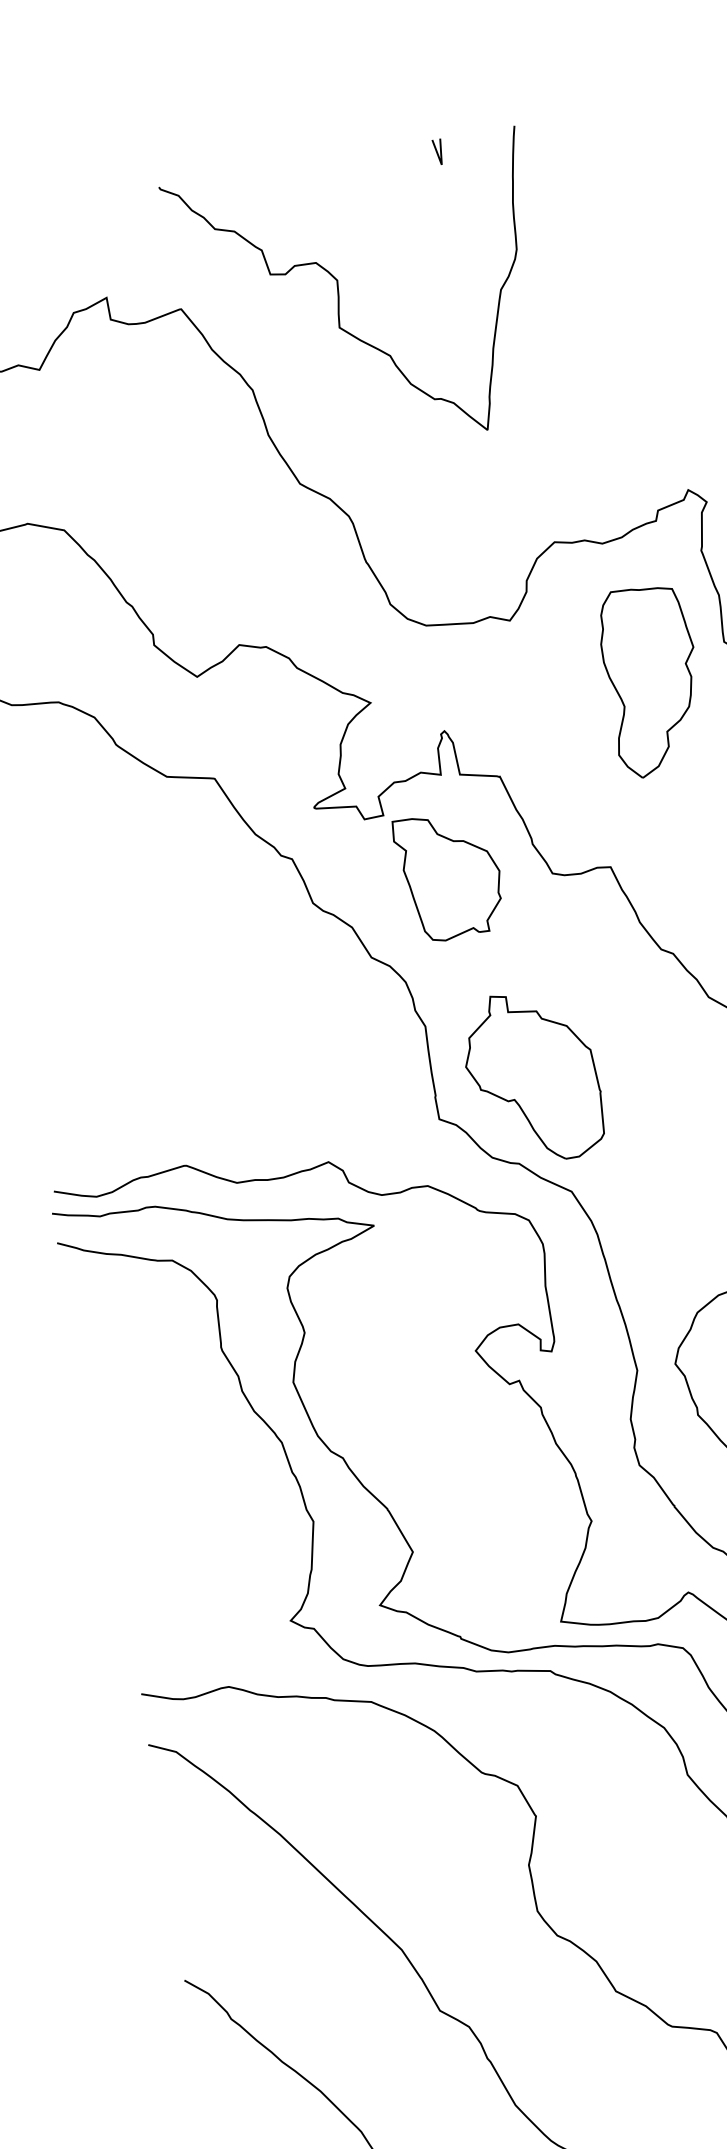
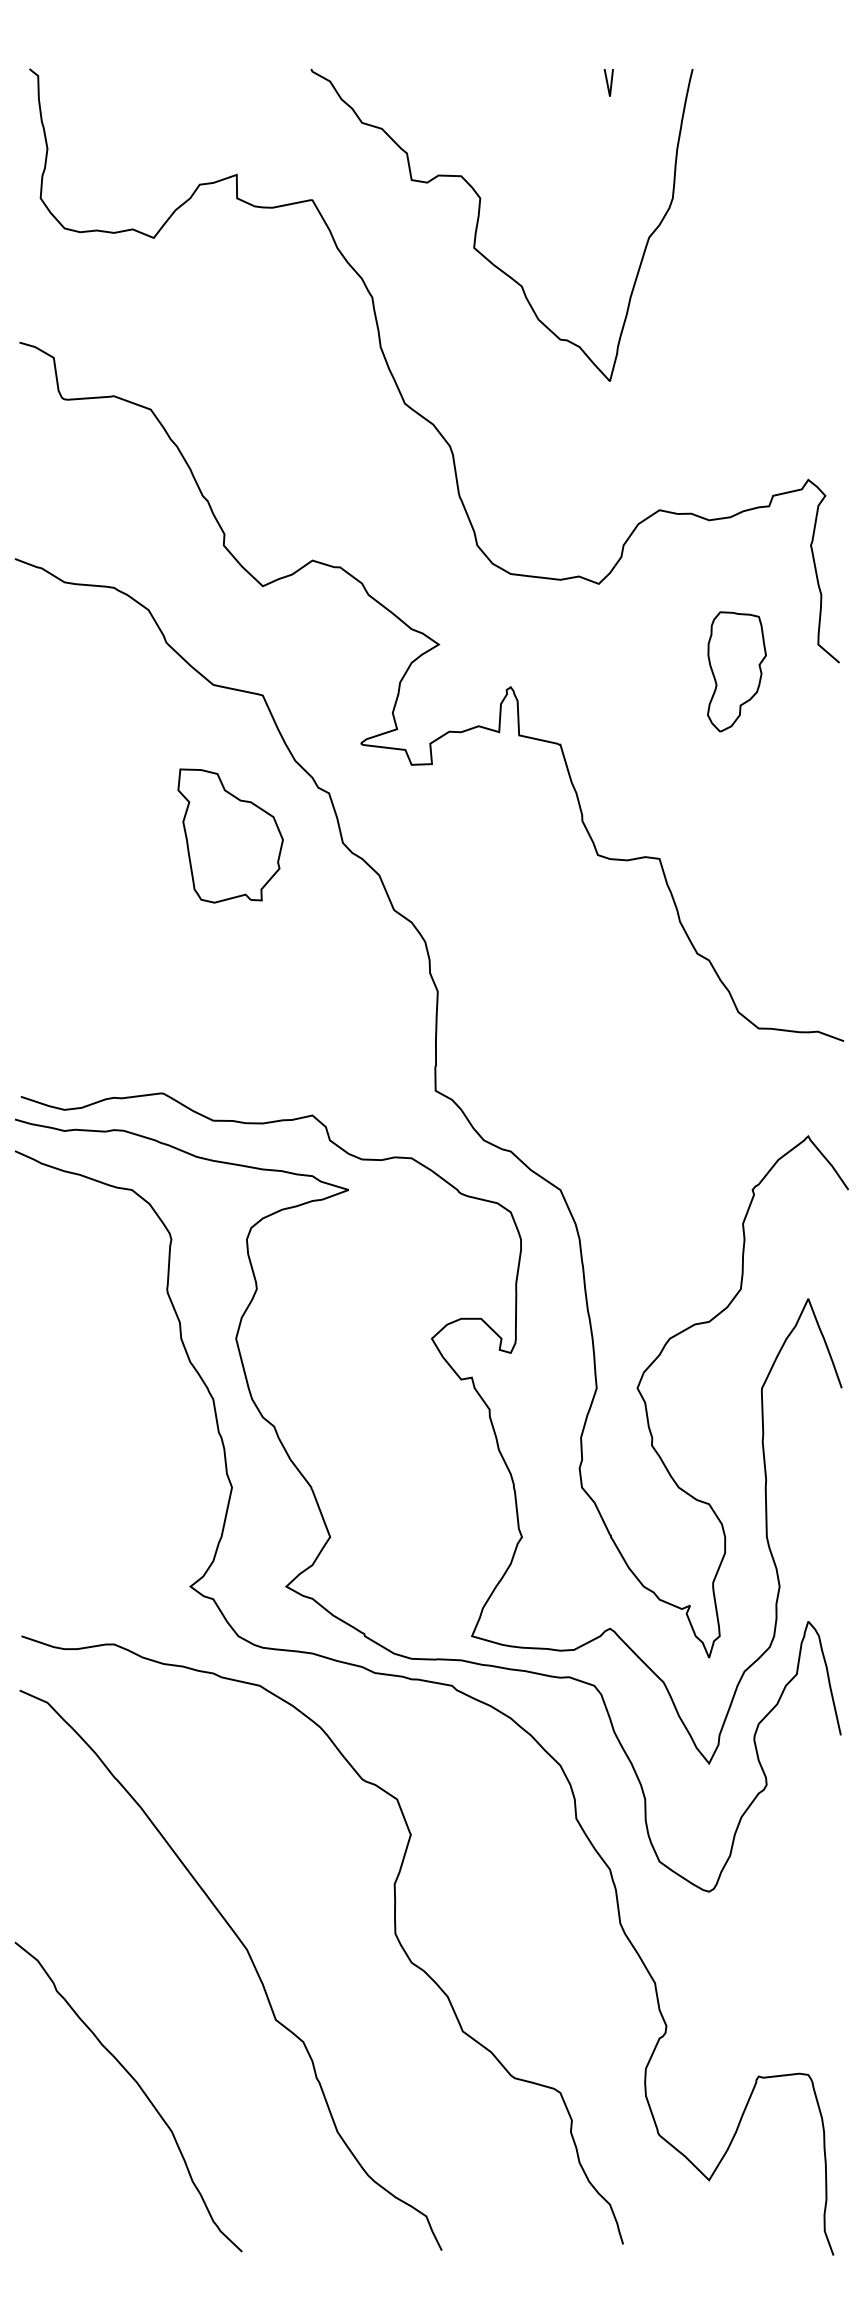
part: (652, 680) -> (736, 671), size x0.6
part: (449, 875) -> (230, 835), moved
part: (532, 1076) -> (540, 1063), removed

